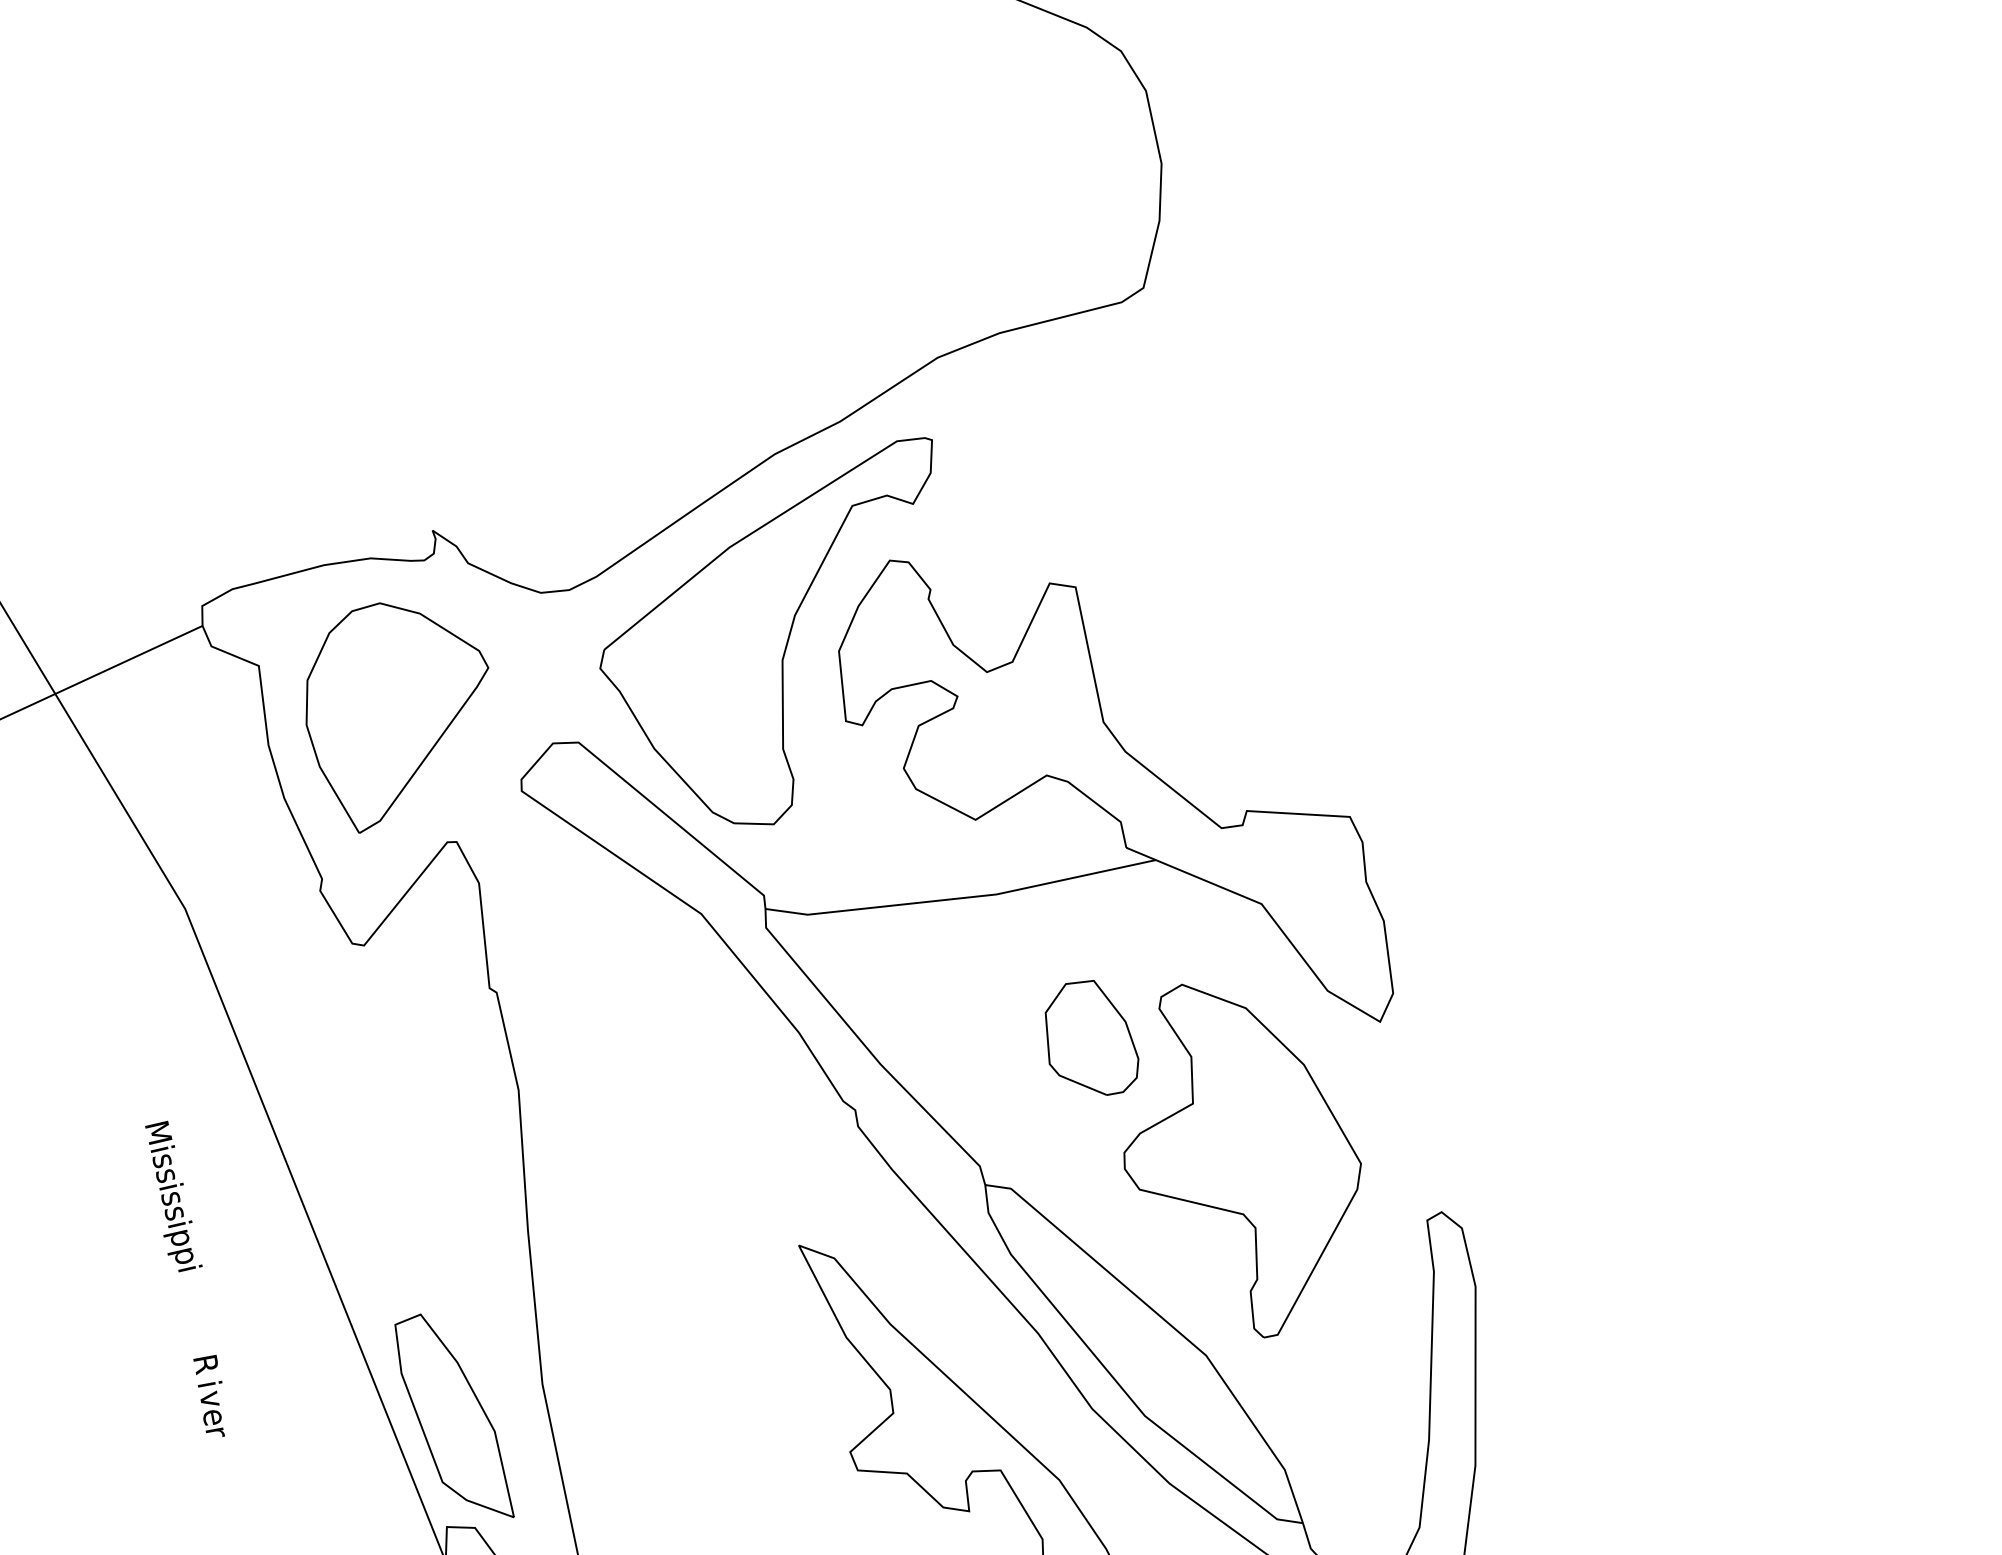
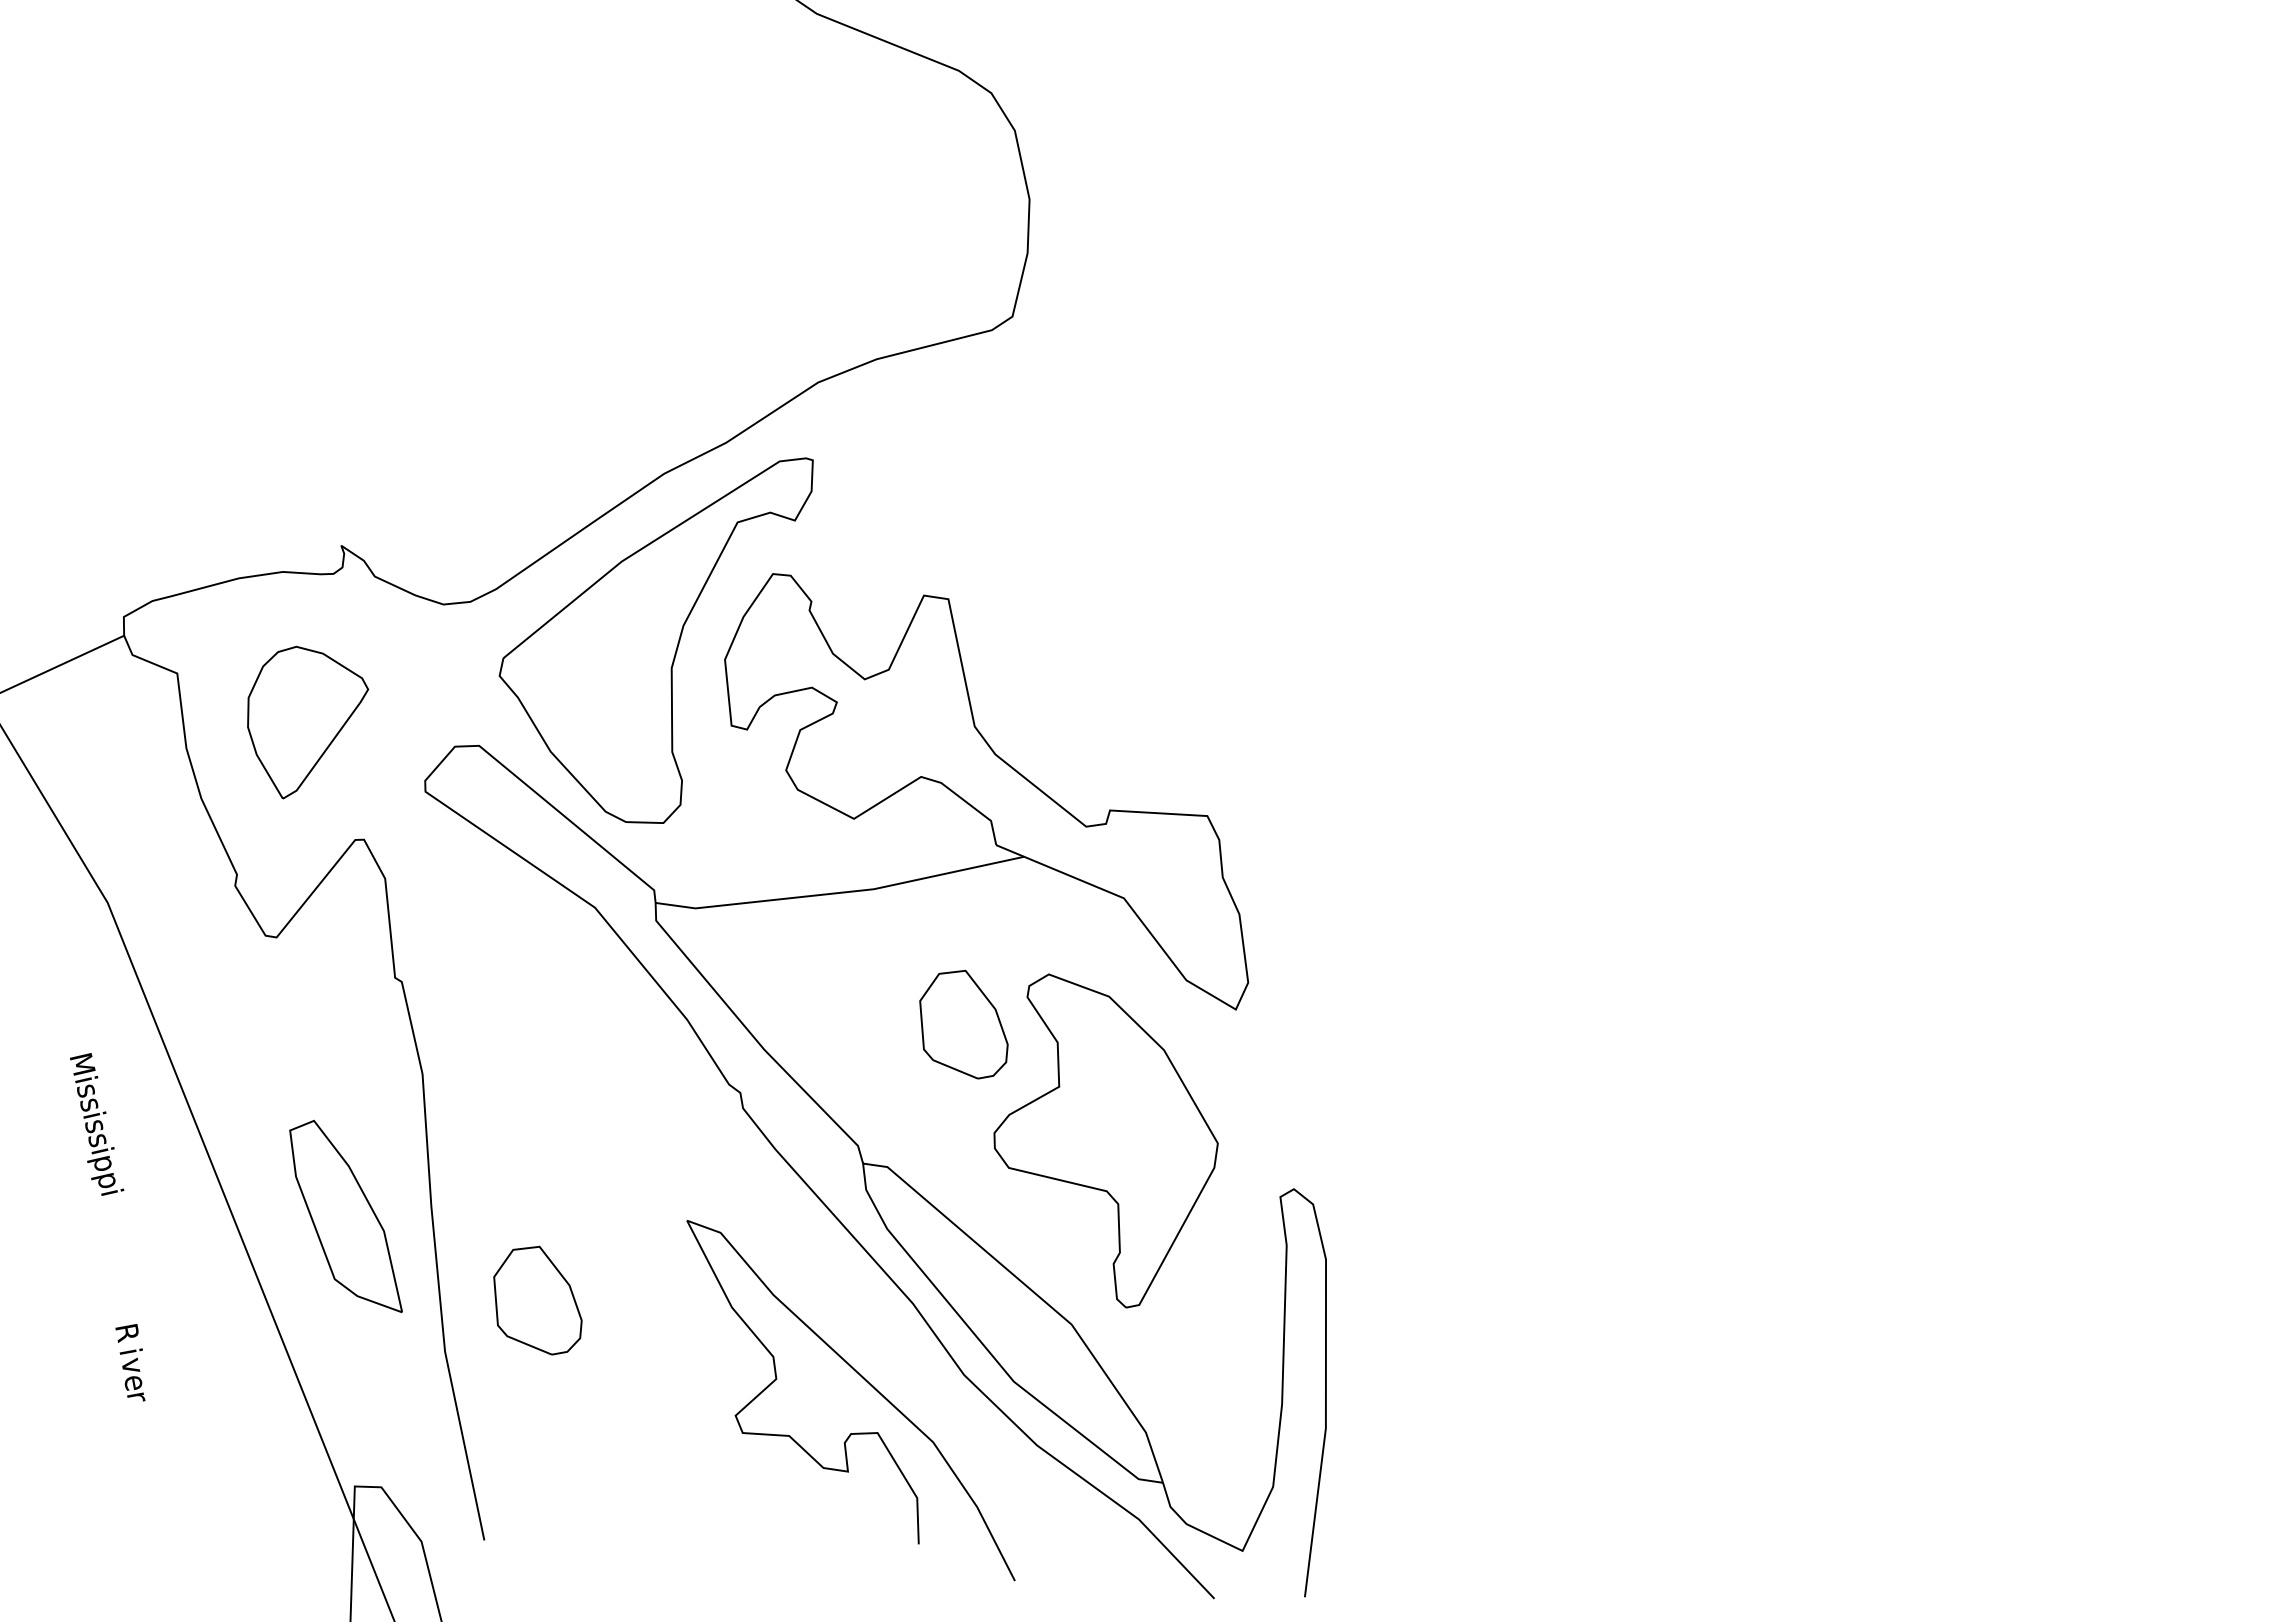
part: (396, 717) -> (307, 722), size x0.7
text: (174, 1196) -> (97, 1124), moved
part: (640, 1330) -> (537, 1300), added
part: (453, 1415) -> (345, 1216), moved

